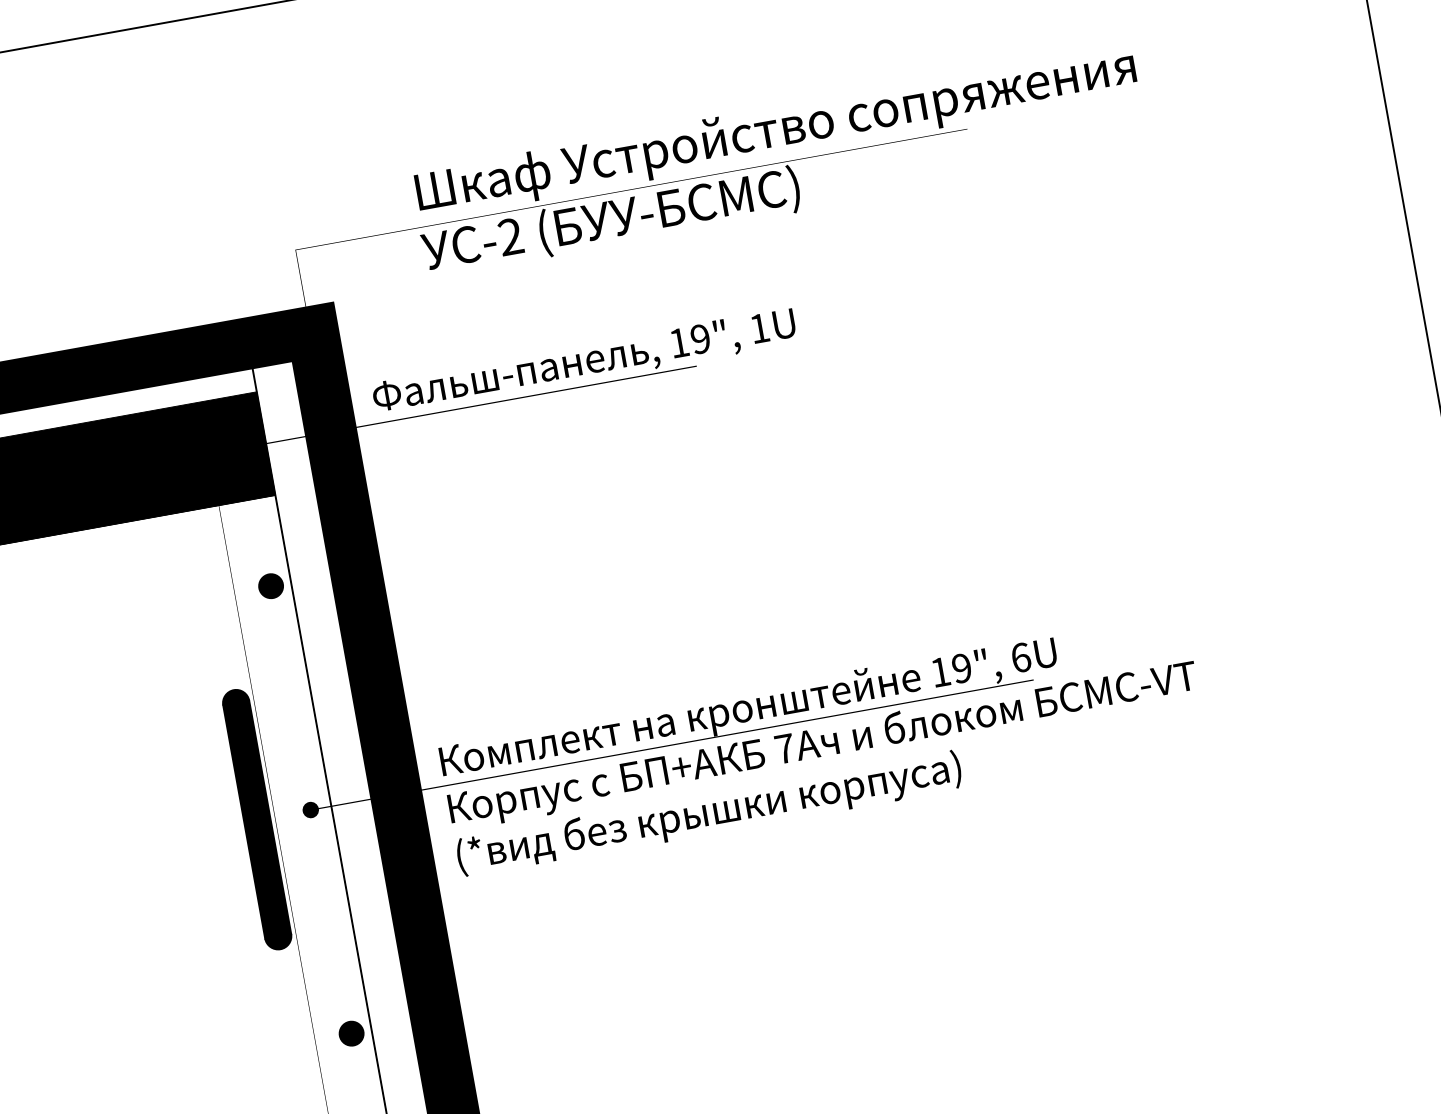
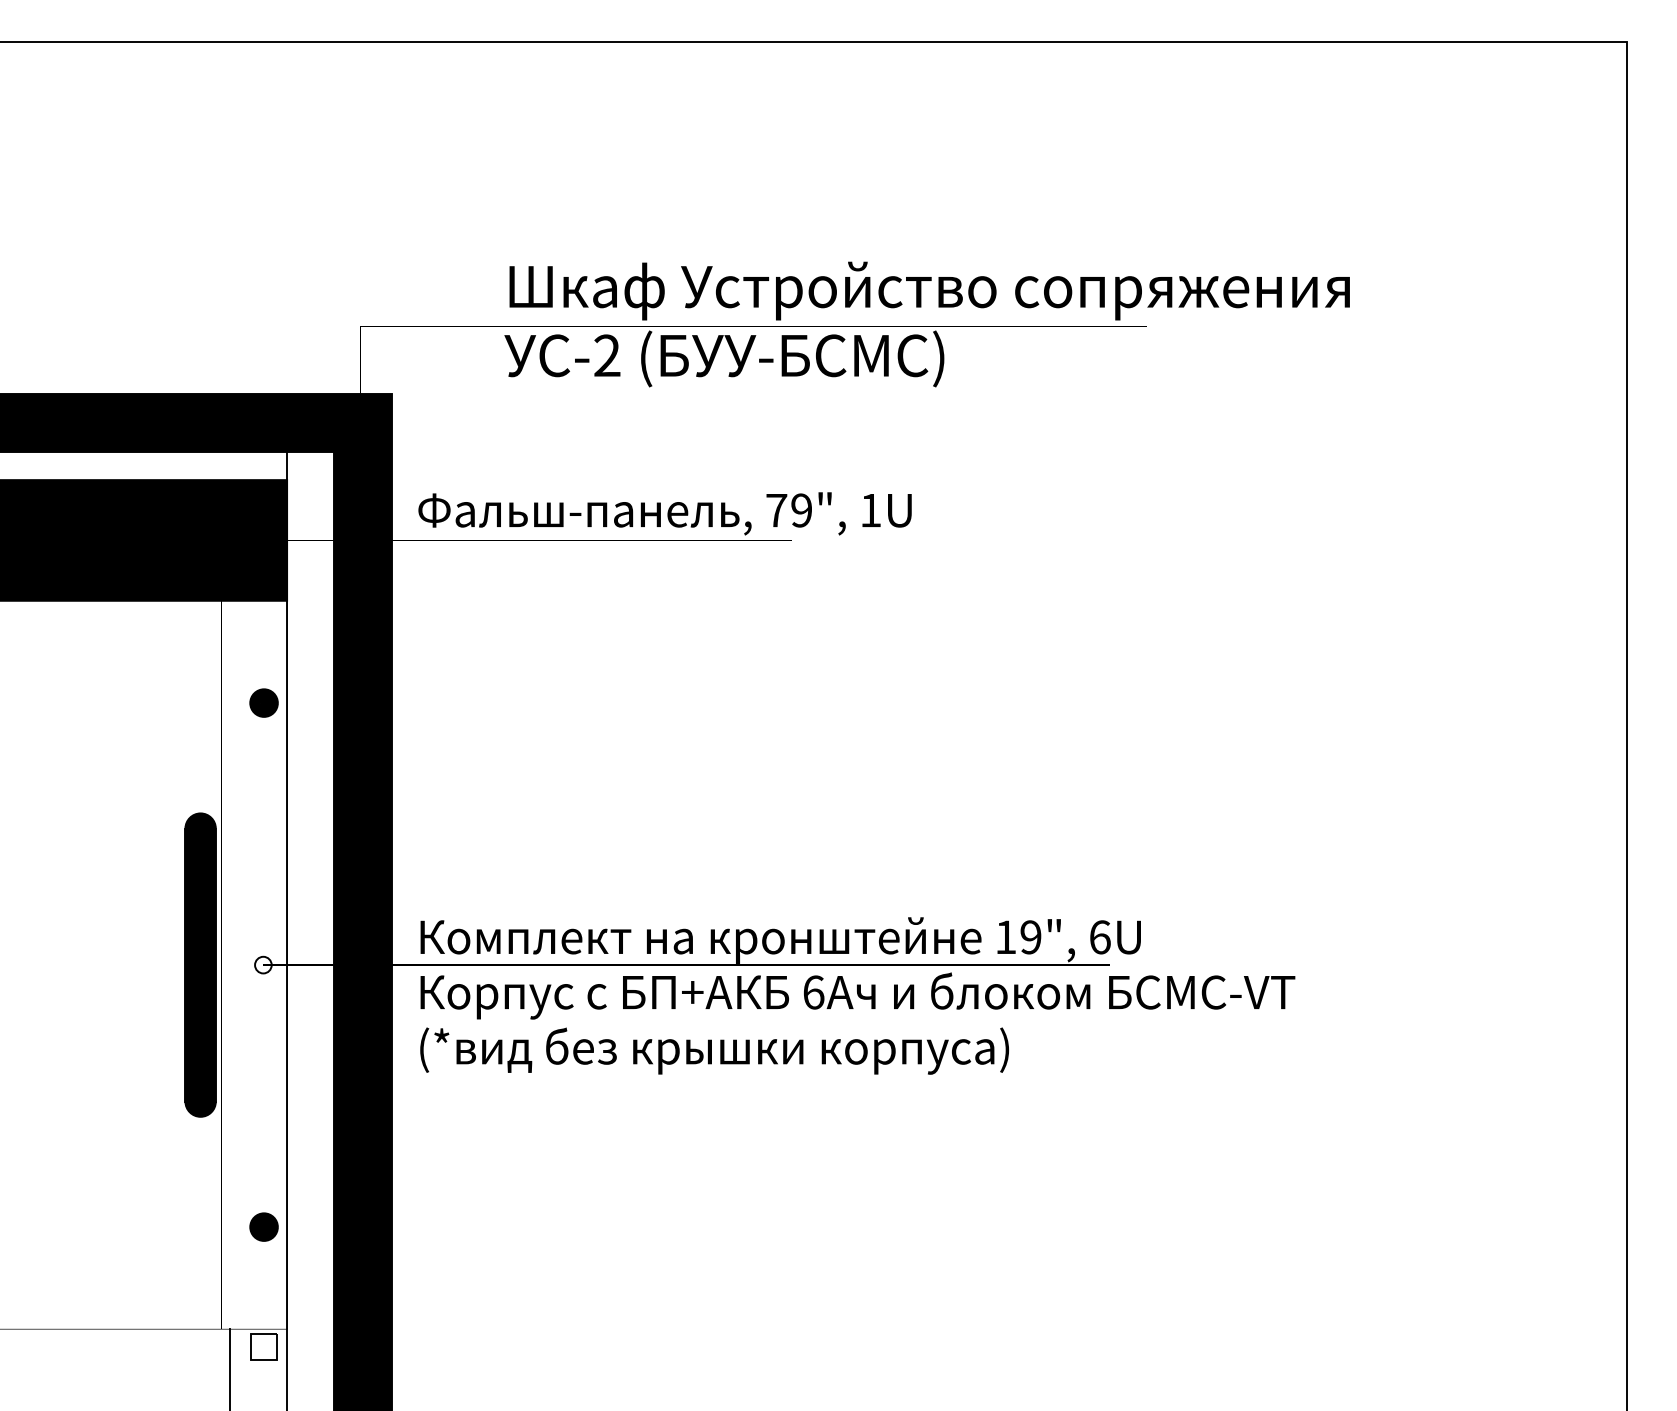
text: (679, 343) -> (776, 510), 19", -> 79",
text: (784, 748) -> (813, 992), 7 -> 6
fill: (310, 809) -> (263, 964), removed

